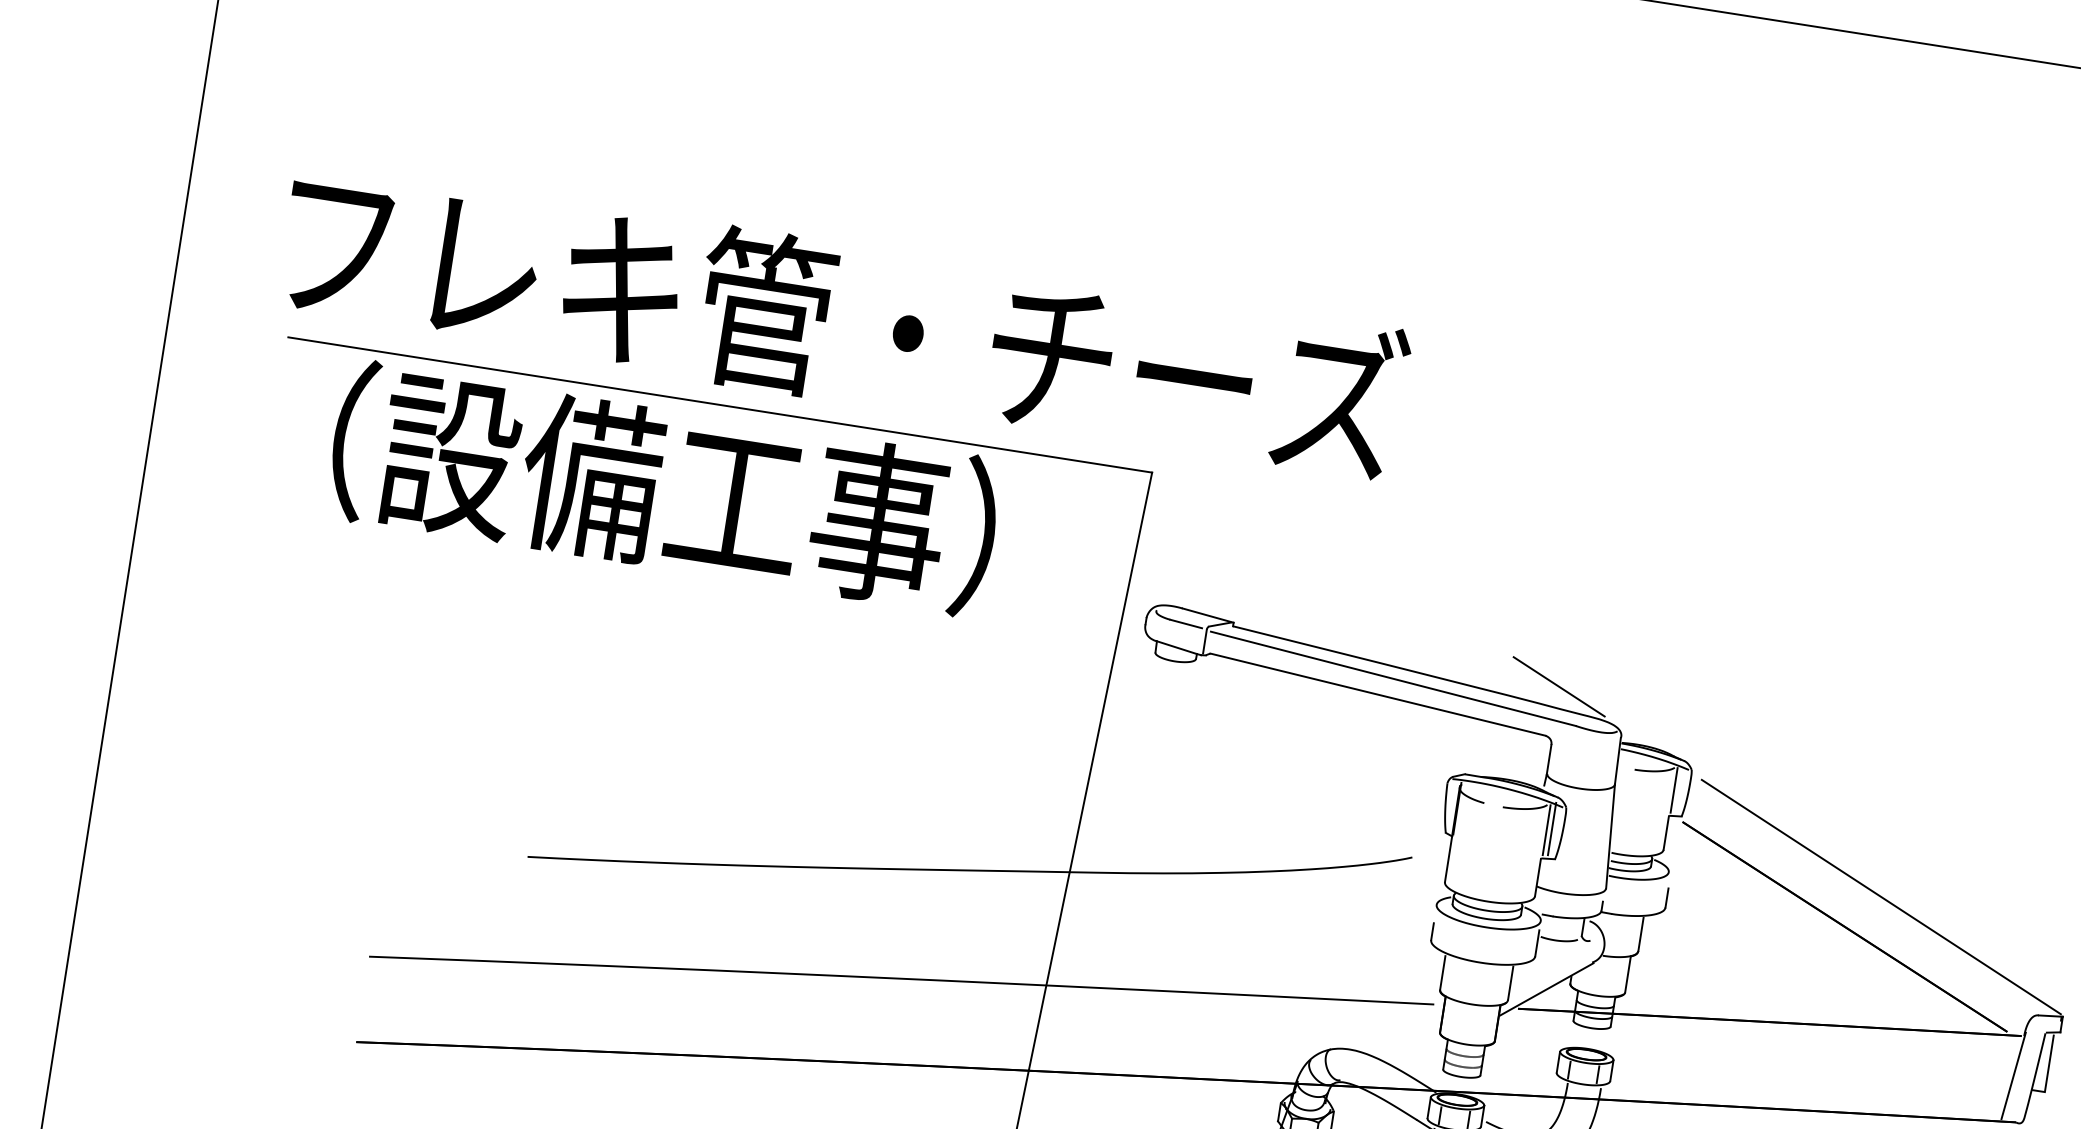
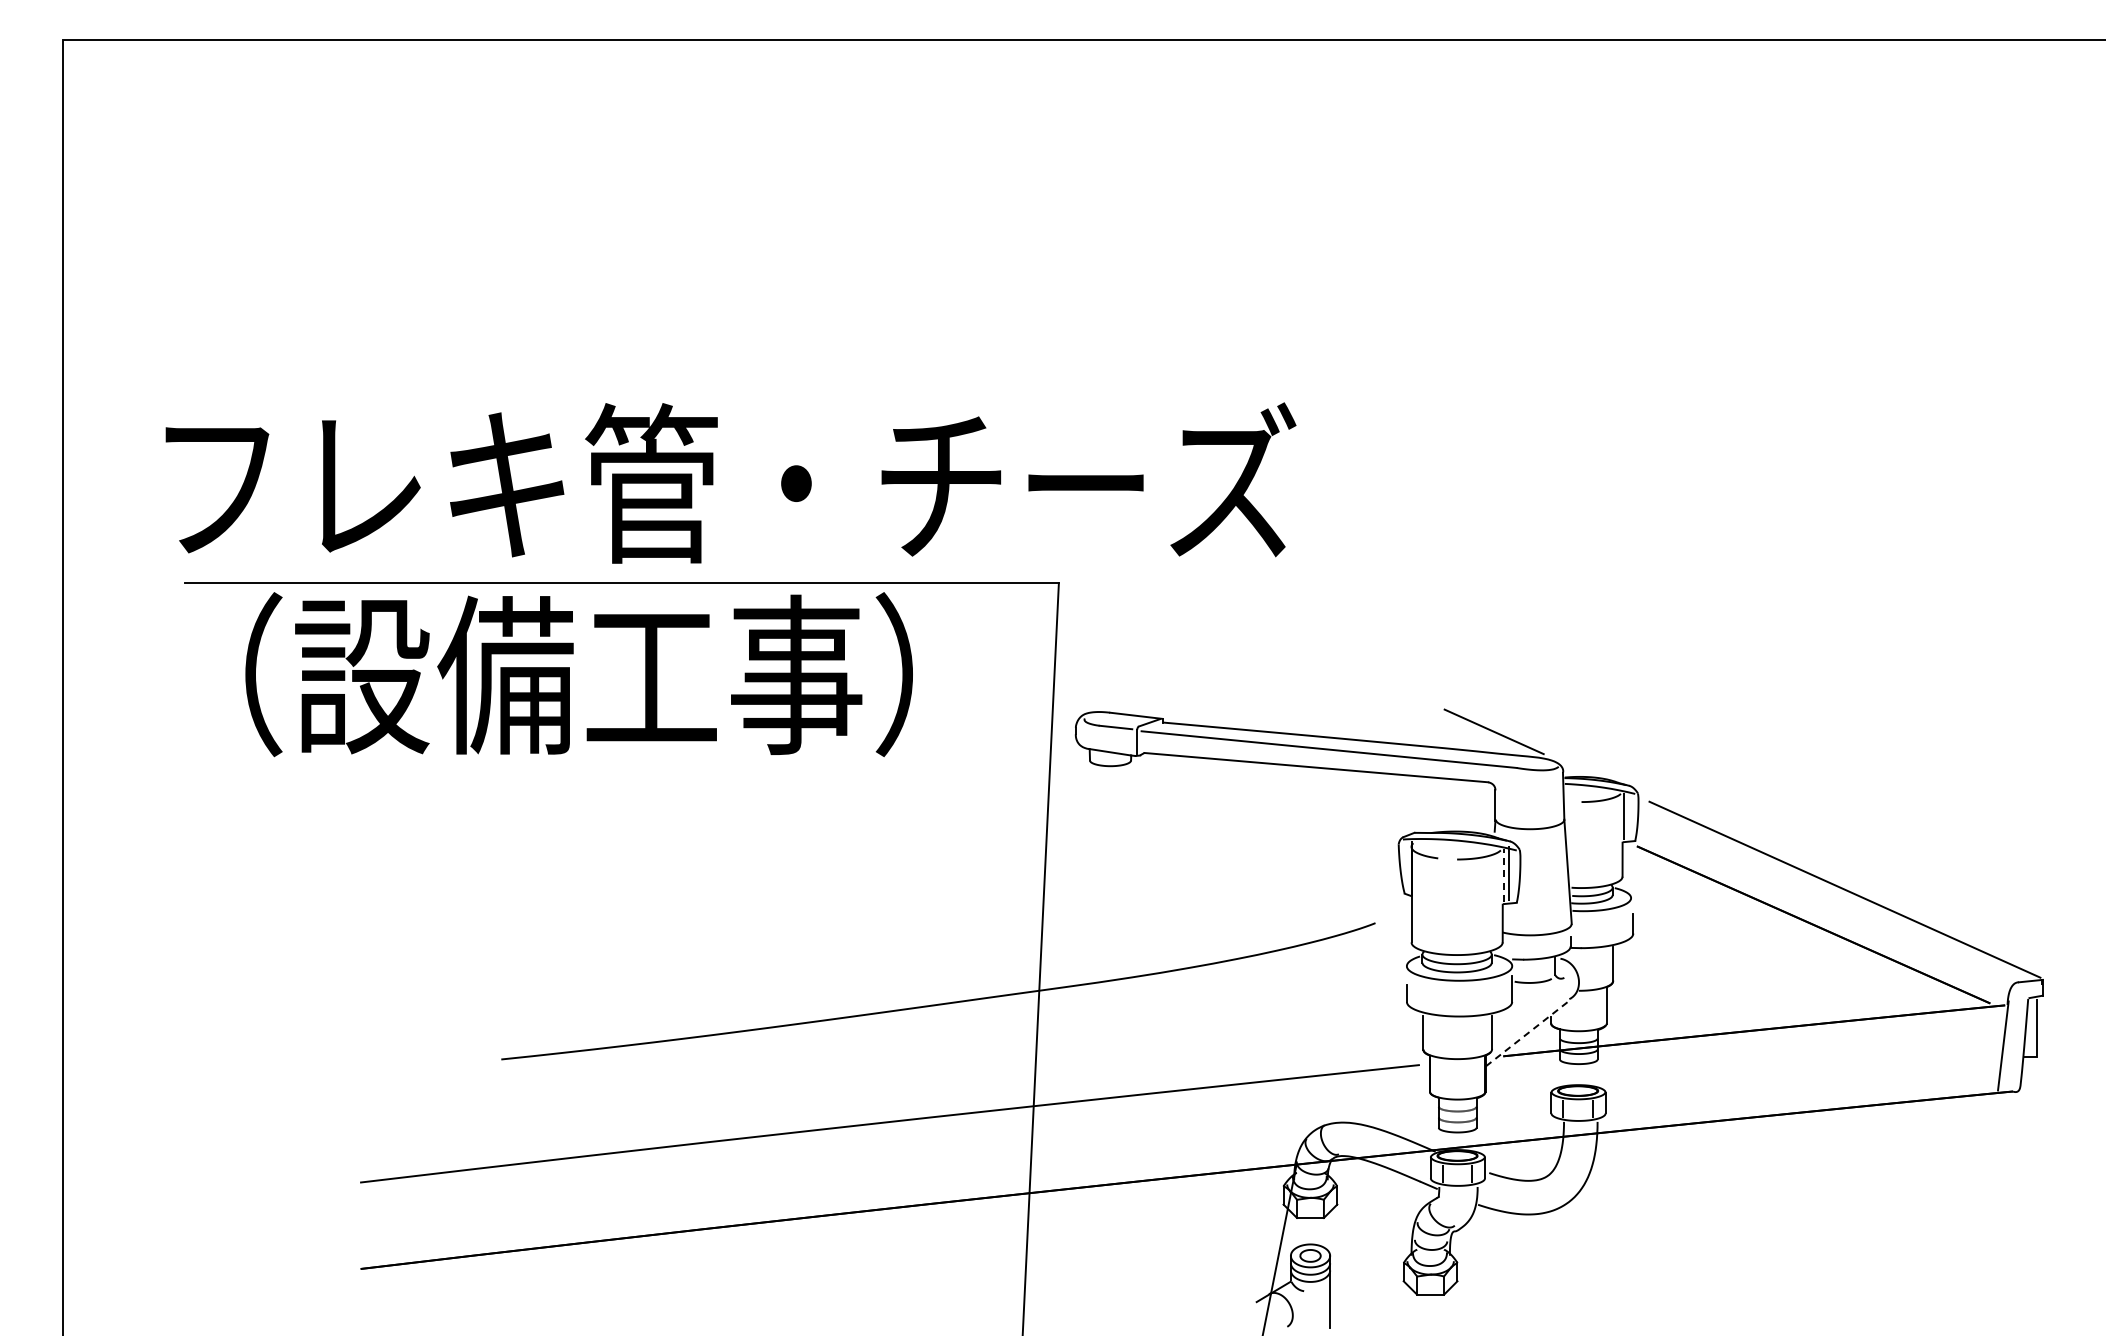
line: (1546, 829) -> (1503, 874), solid -> dashed
line: (1547, 989) -> (1529, 1032), solid -> dashed

